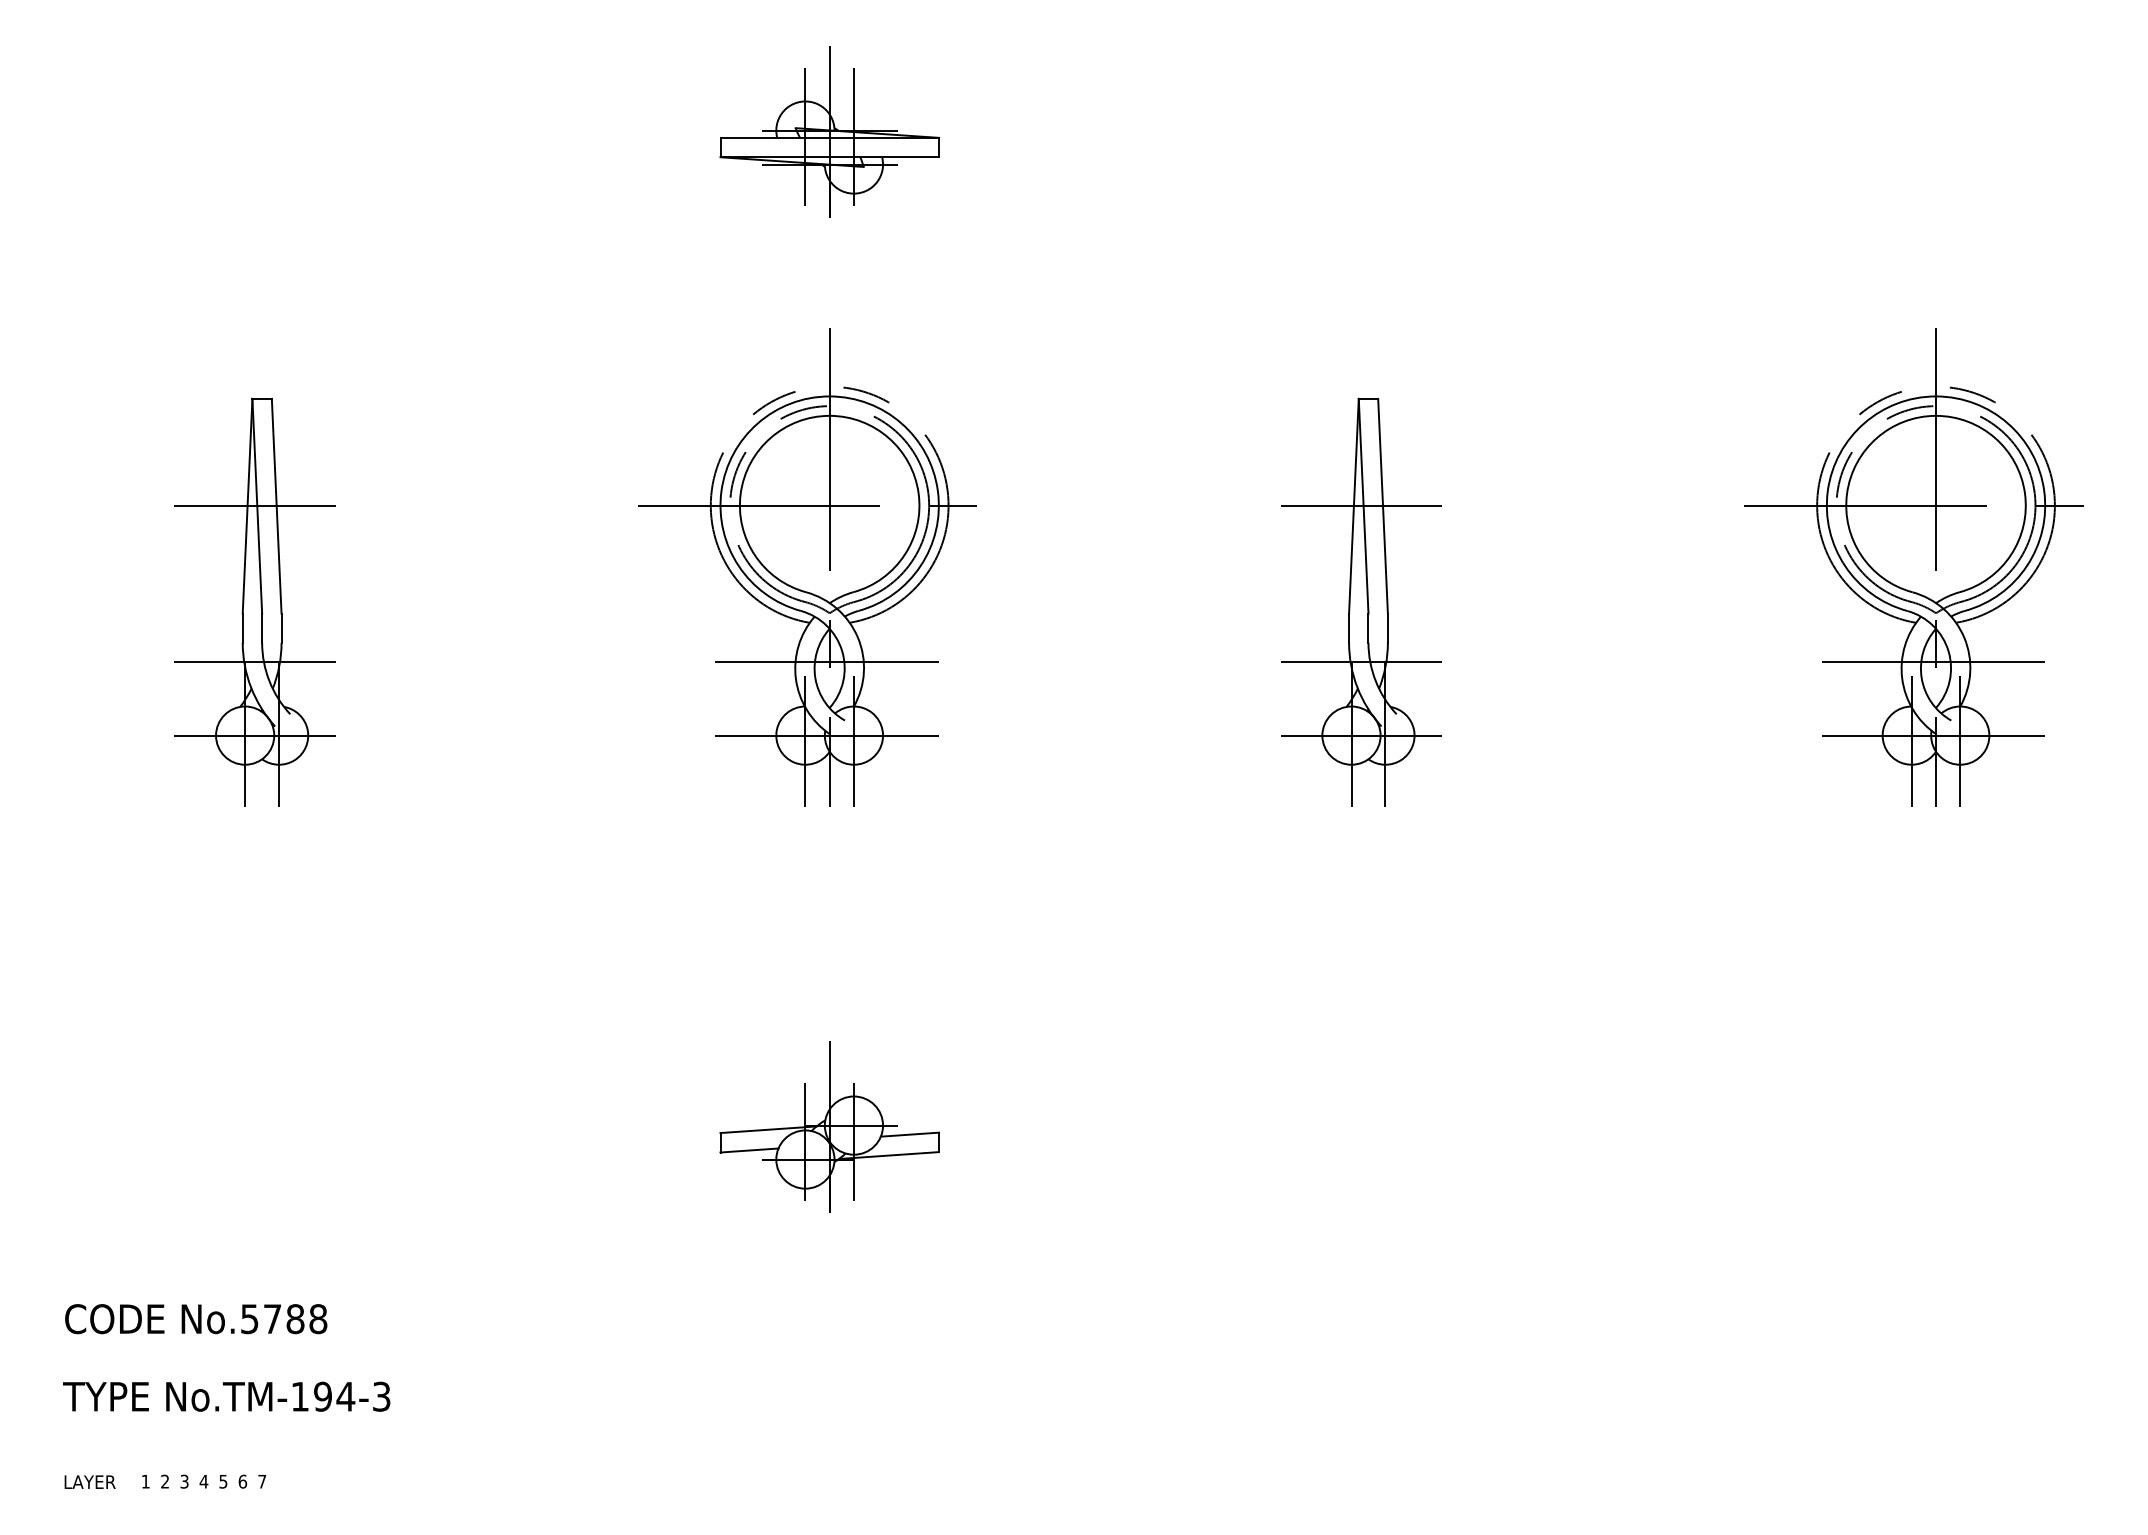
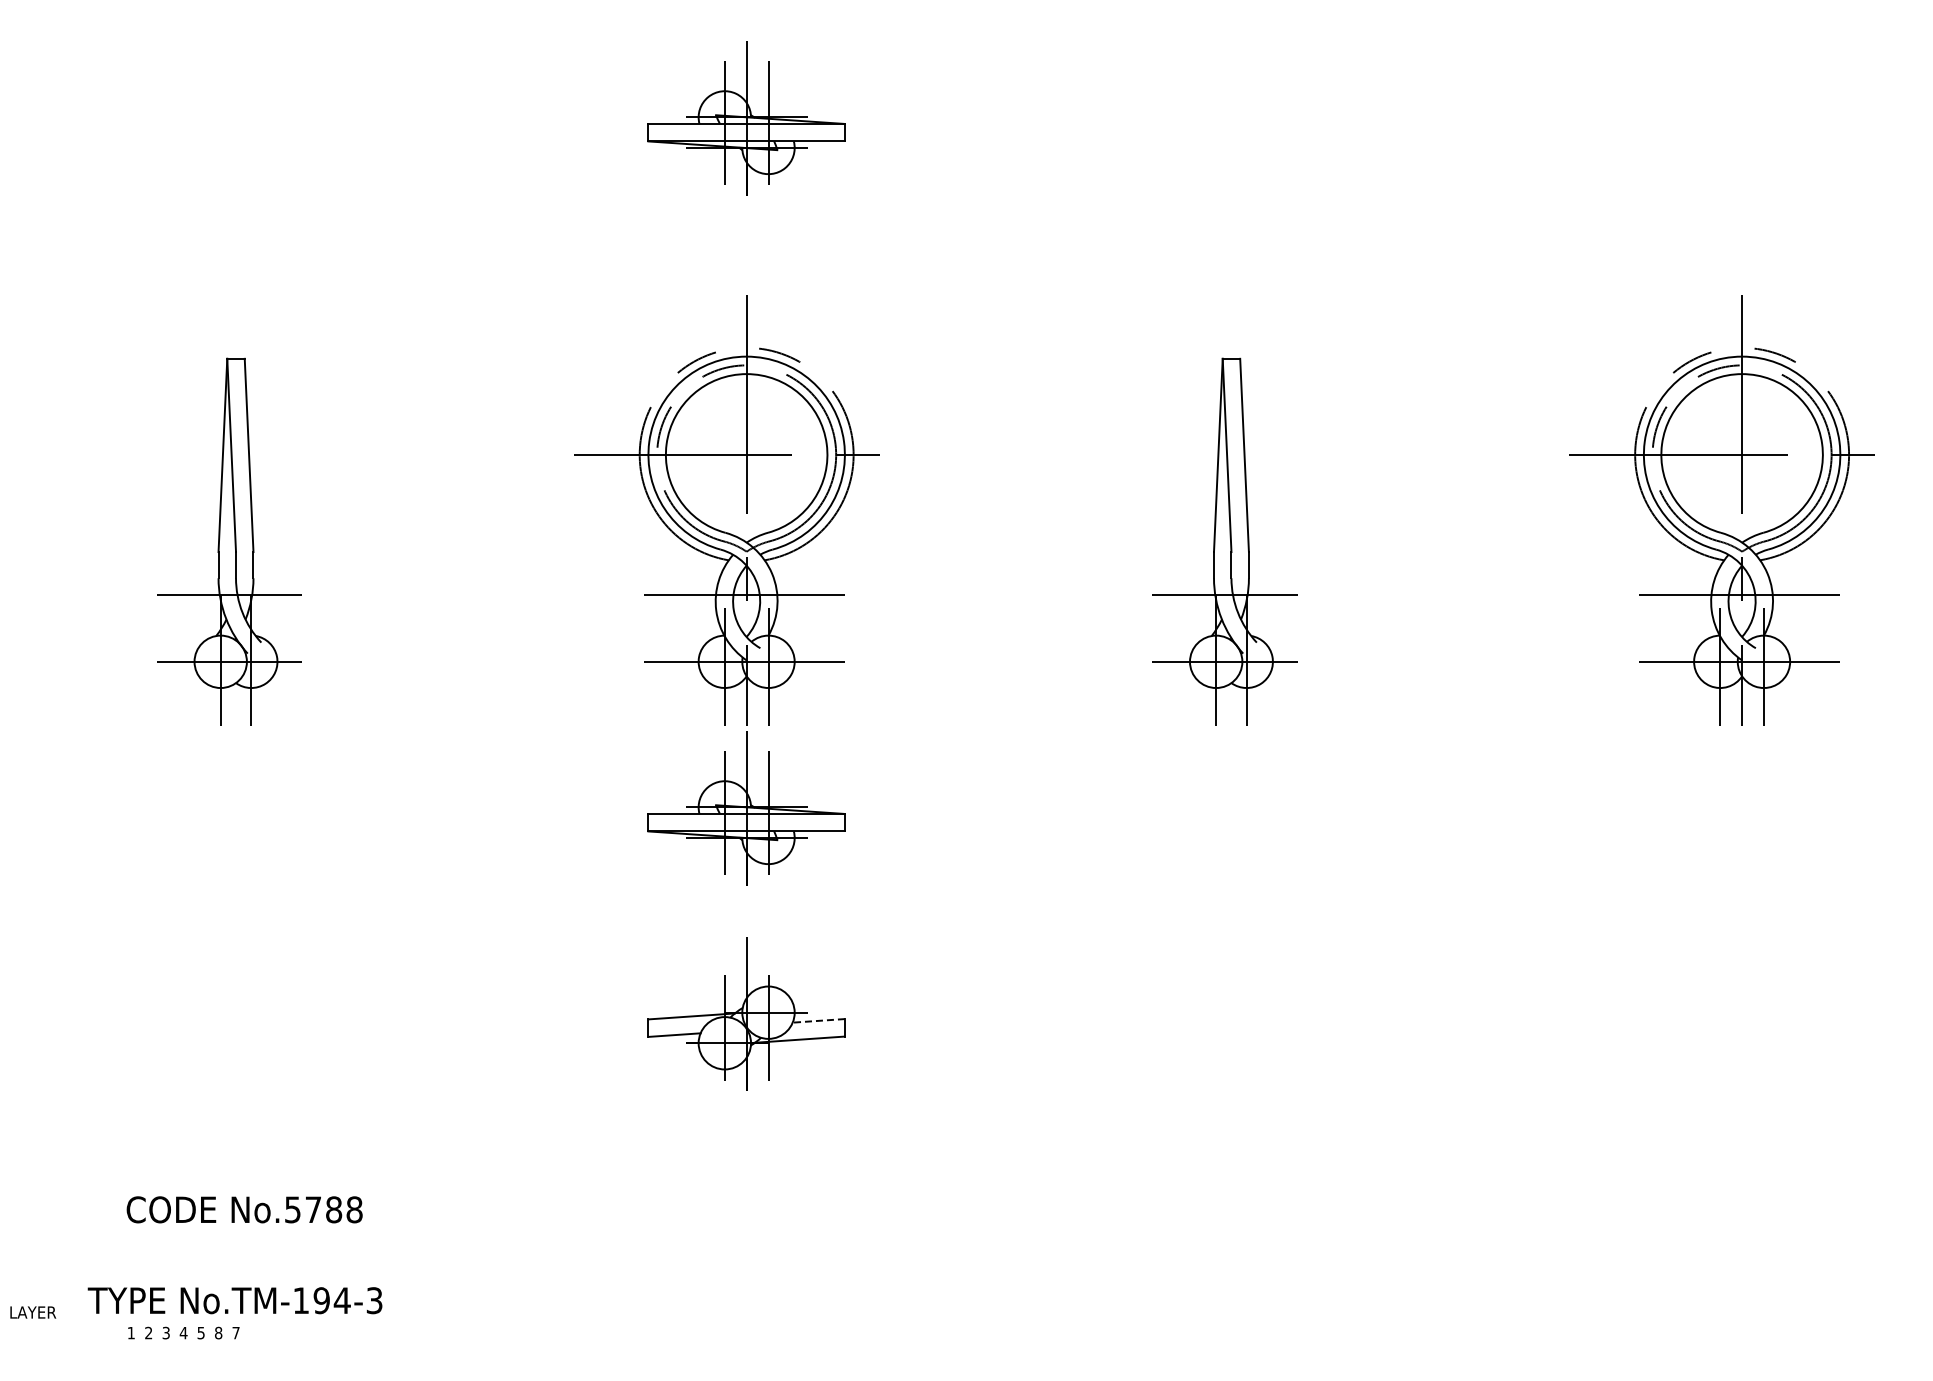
line: (254, 505) -> (229, 454), removed
line: (1360, 505) -> (1224, 454), removed
part: (829, 898) -> (746, 808), added
line: (909, 1134) -> (818, 1020), solid -> dashed
text: (195, 1318) -> (244, 1209), moved
text: (226, 1396) -> (234, 1300), moved
text: (242, 1481) -> (218, 1332), 6 -> 8
text: (90, 1482) -> (33, 1312), moved

